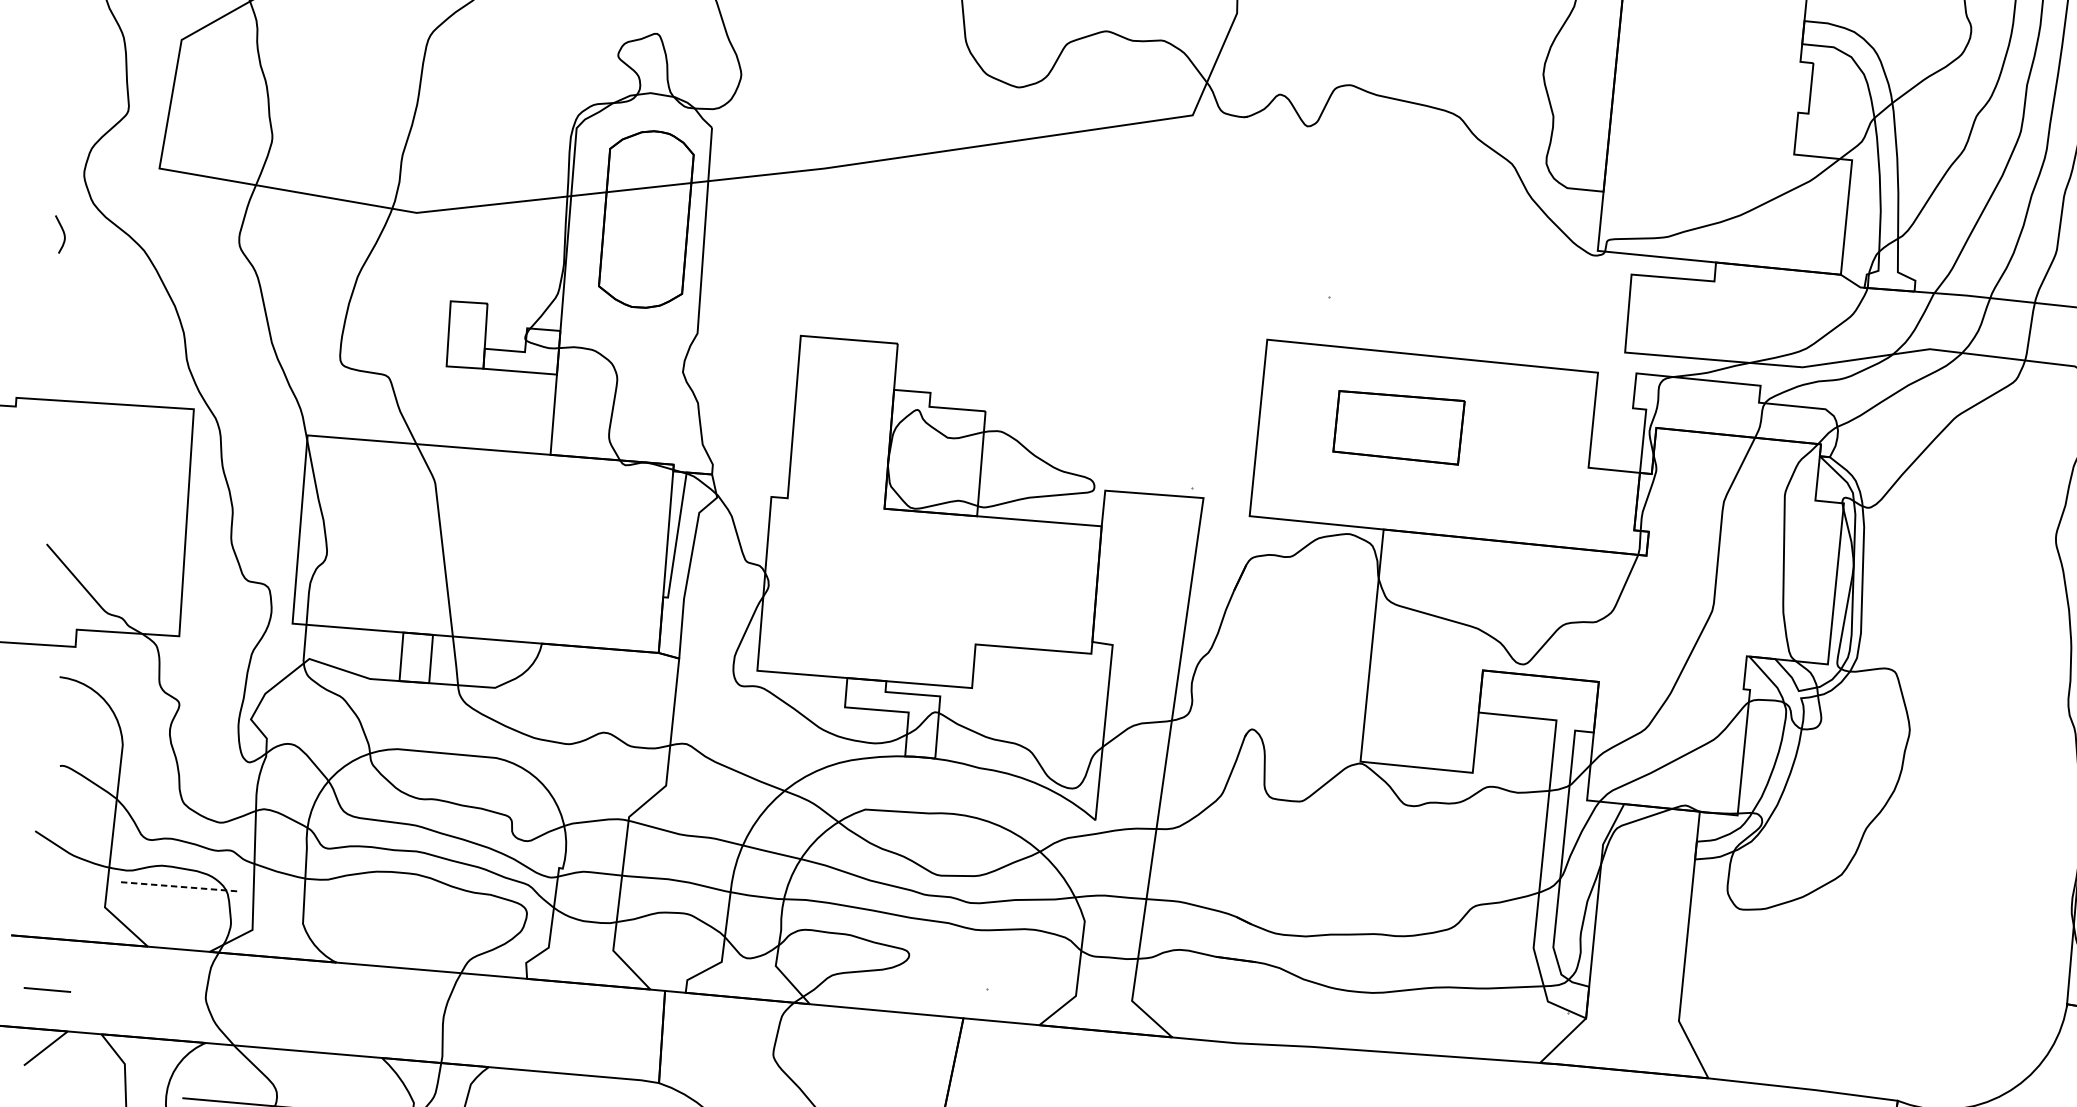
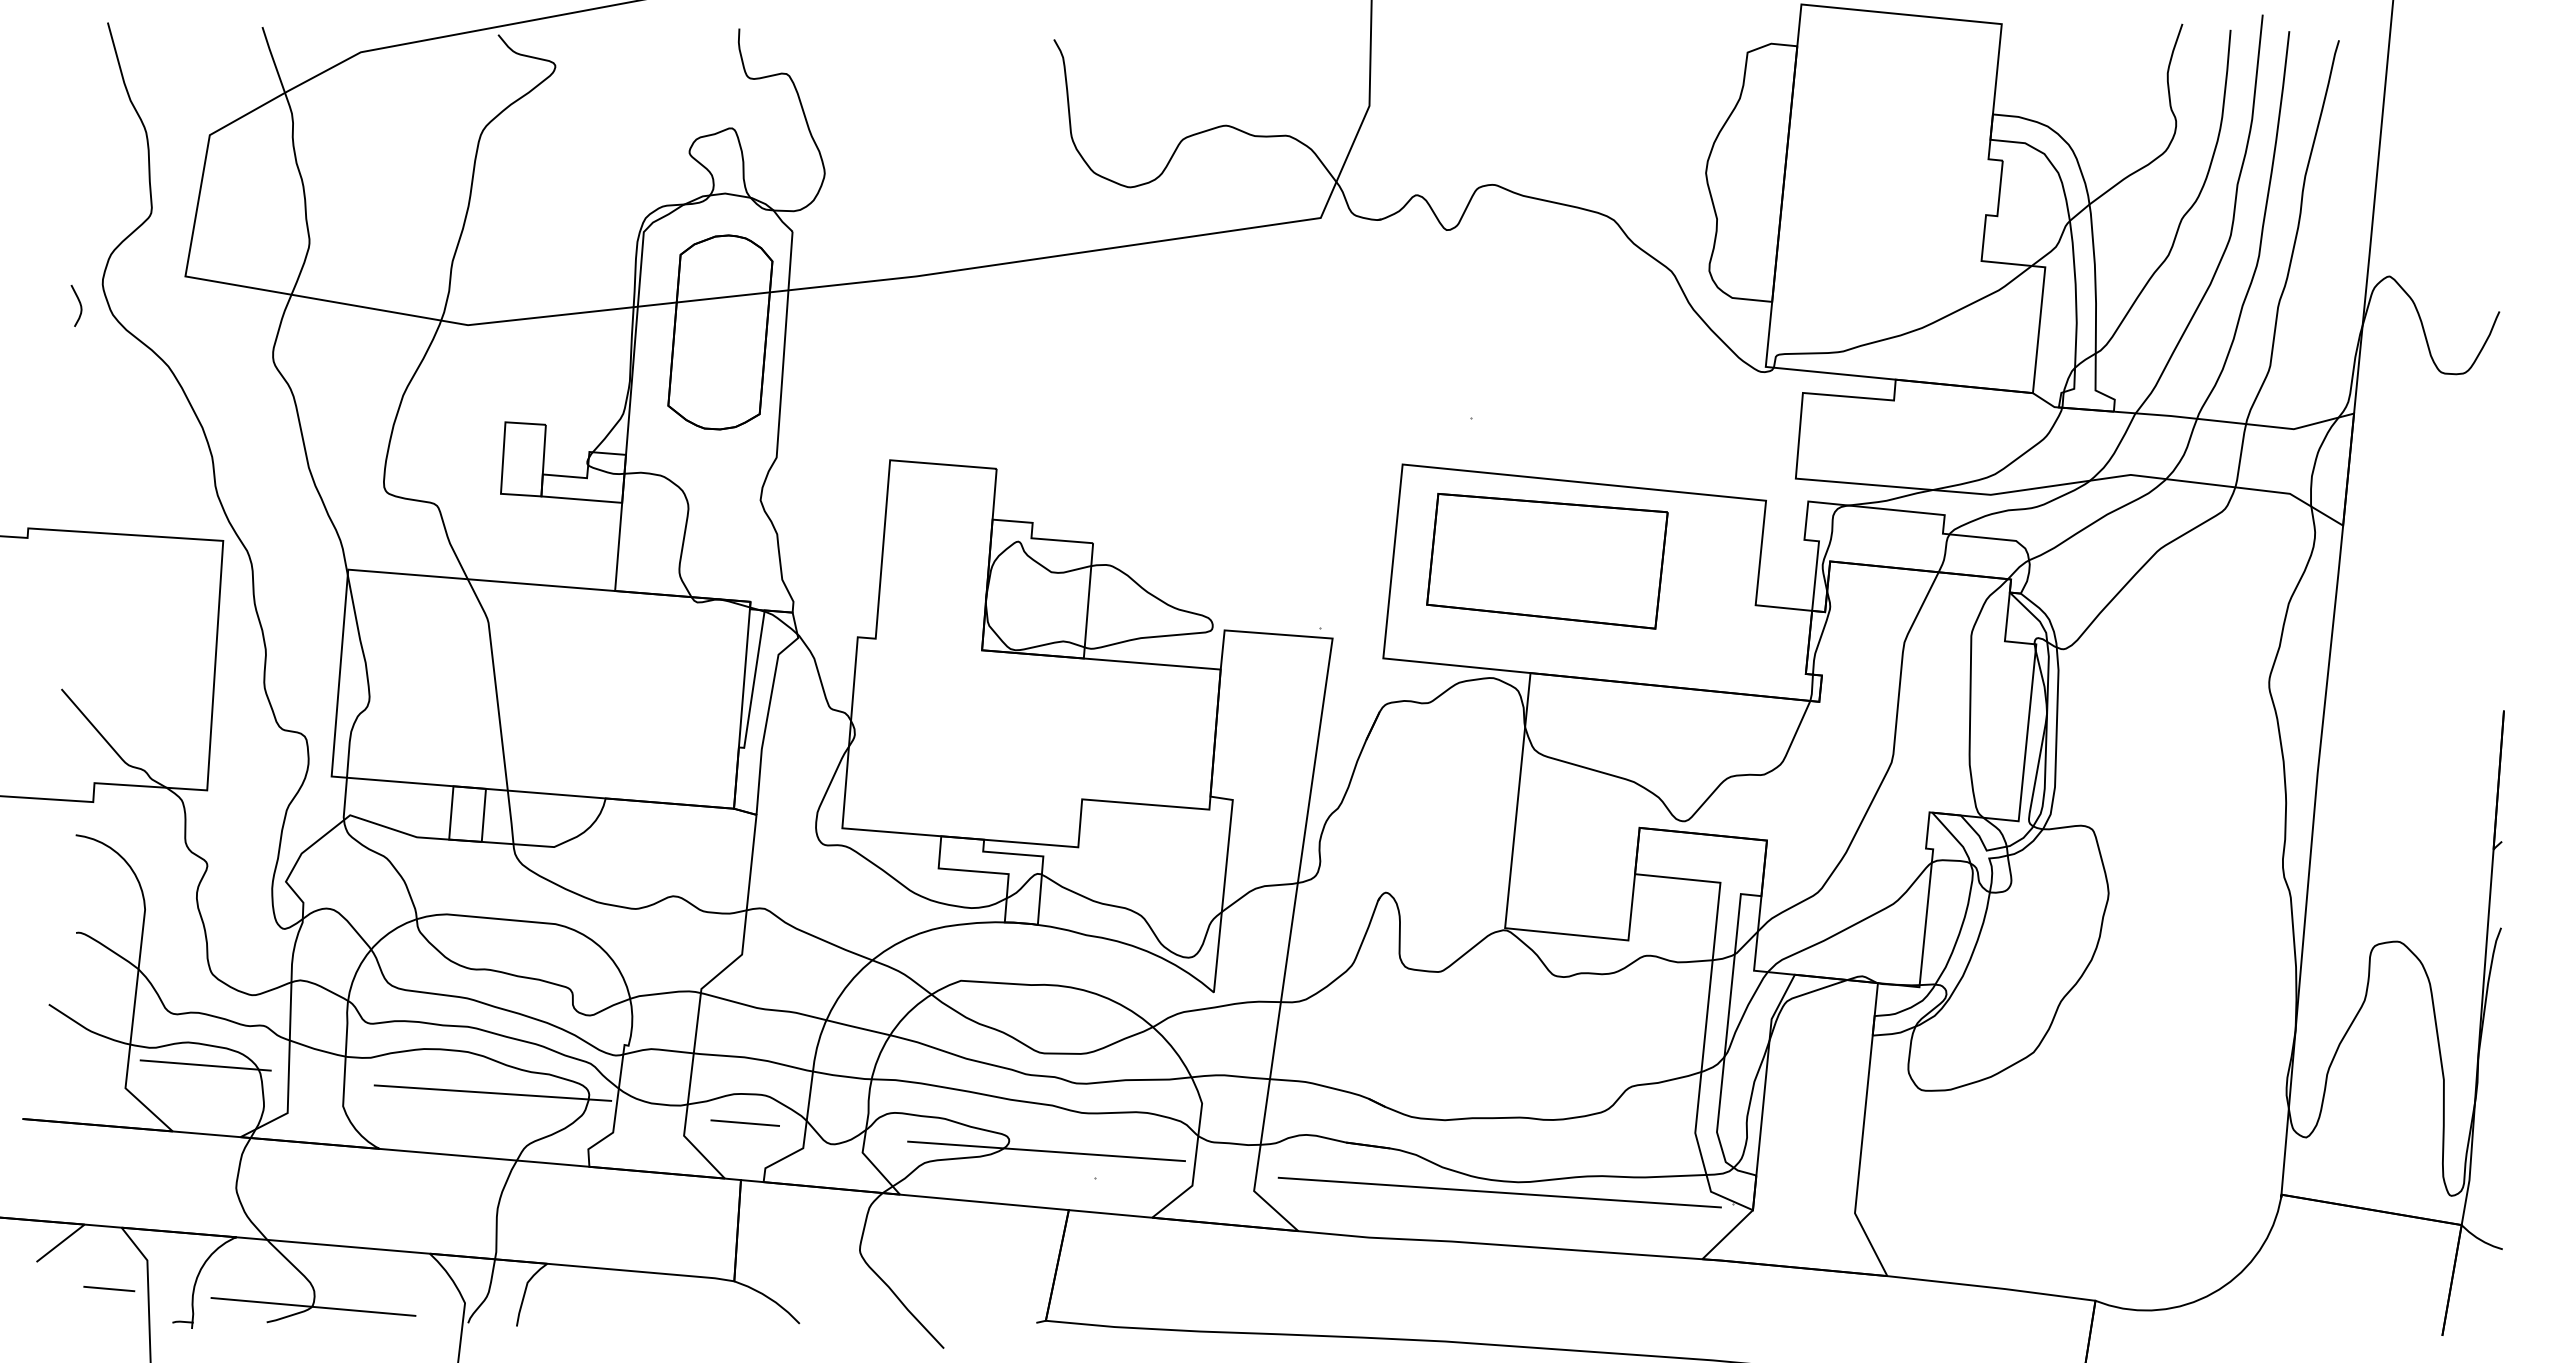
curve: (63, 233) -> (79, 304), moved
part: (1399, 427) -> (1547, 561), size x1.67
line: (177, 886) -> (205, 1065), dashed -> solid
line: (438, 911) -> (492, 1092), added
line: (669, 938) -> (745, 1122), added
line: (943, 964) -> (1046, 1151), added
line: (47, 990) -> (109, 1289), moved
line: (1355, 1002) -> (1499, 1192), added

